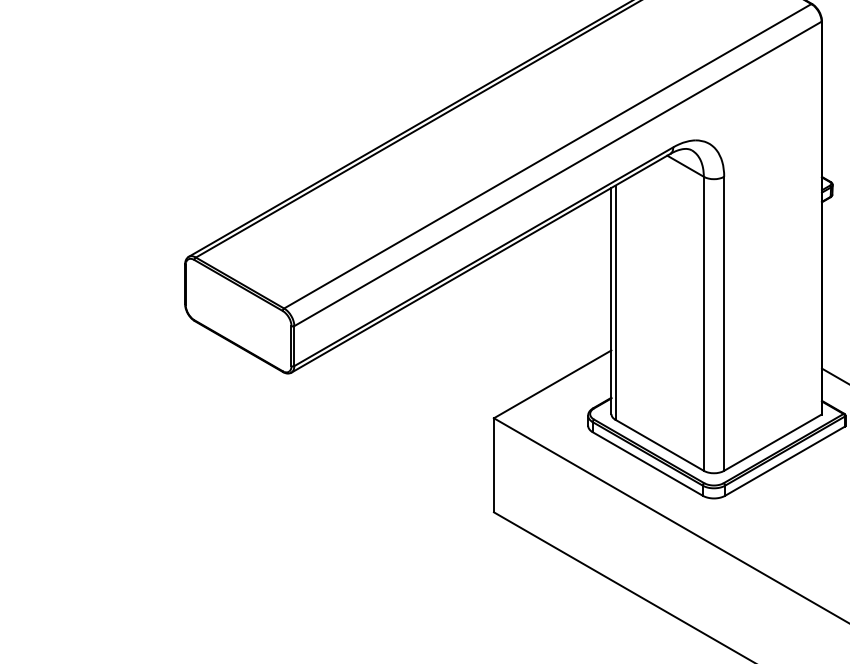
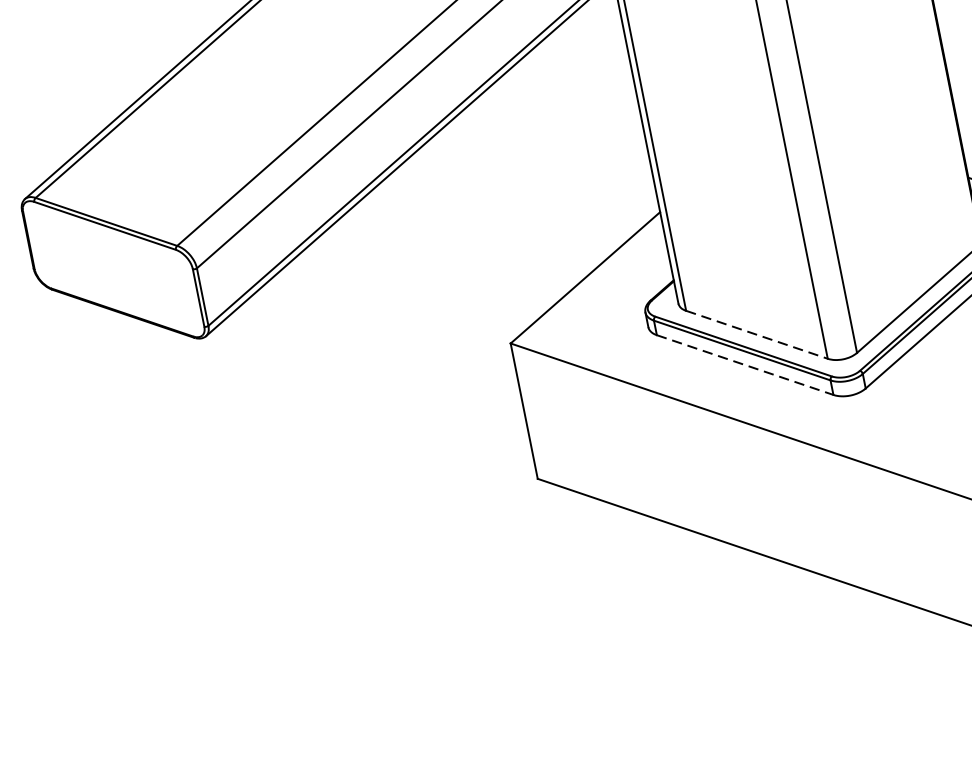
line: (659, 445) -> (756, 335), solid -> dashed
line: (647, 464) -> (744, 365), solid -> dashed

